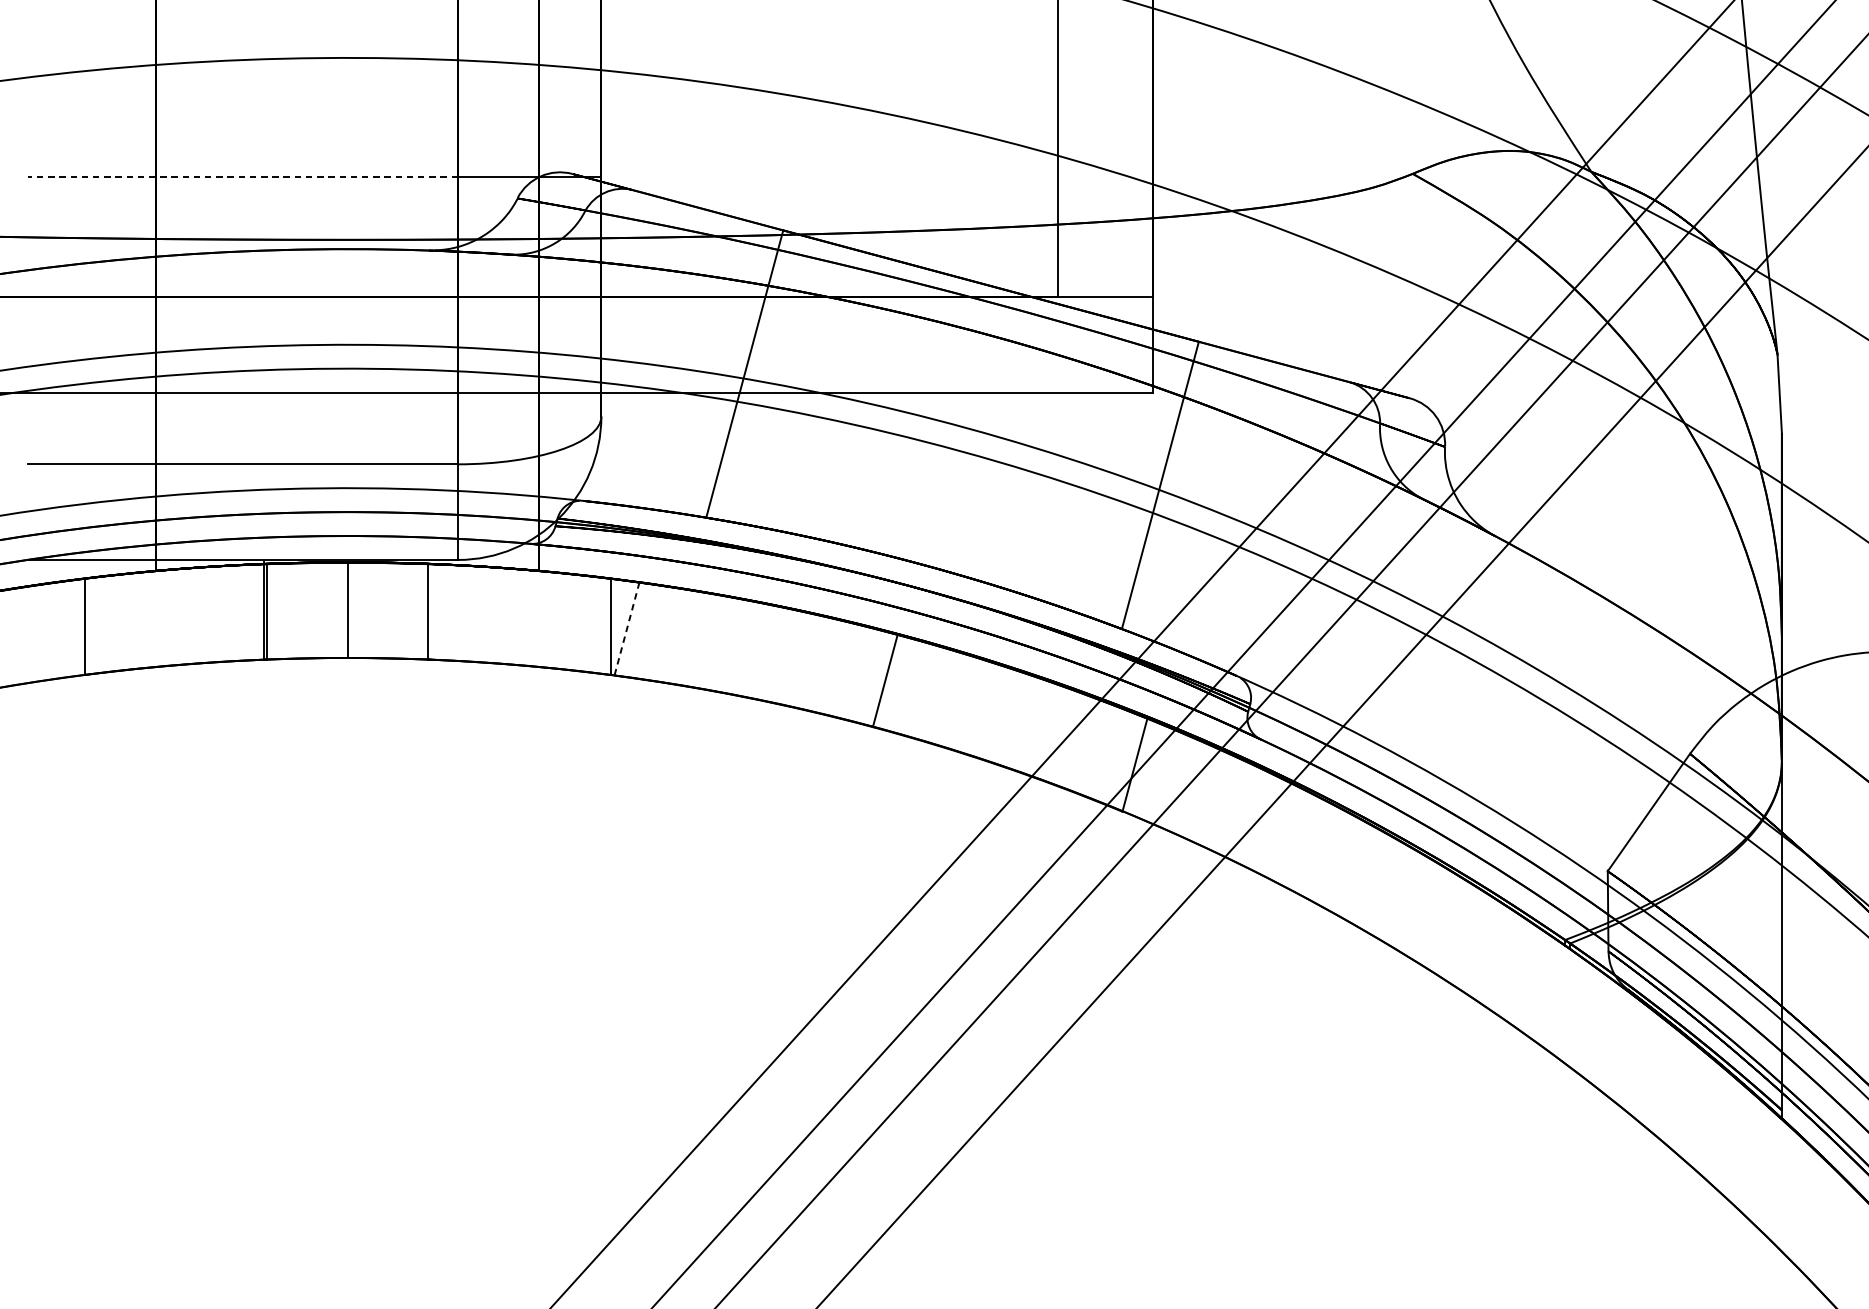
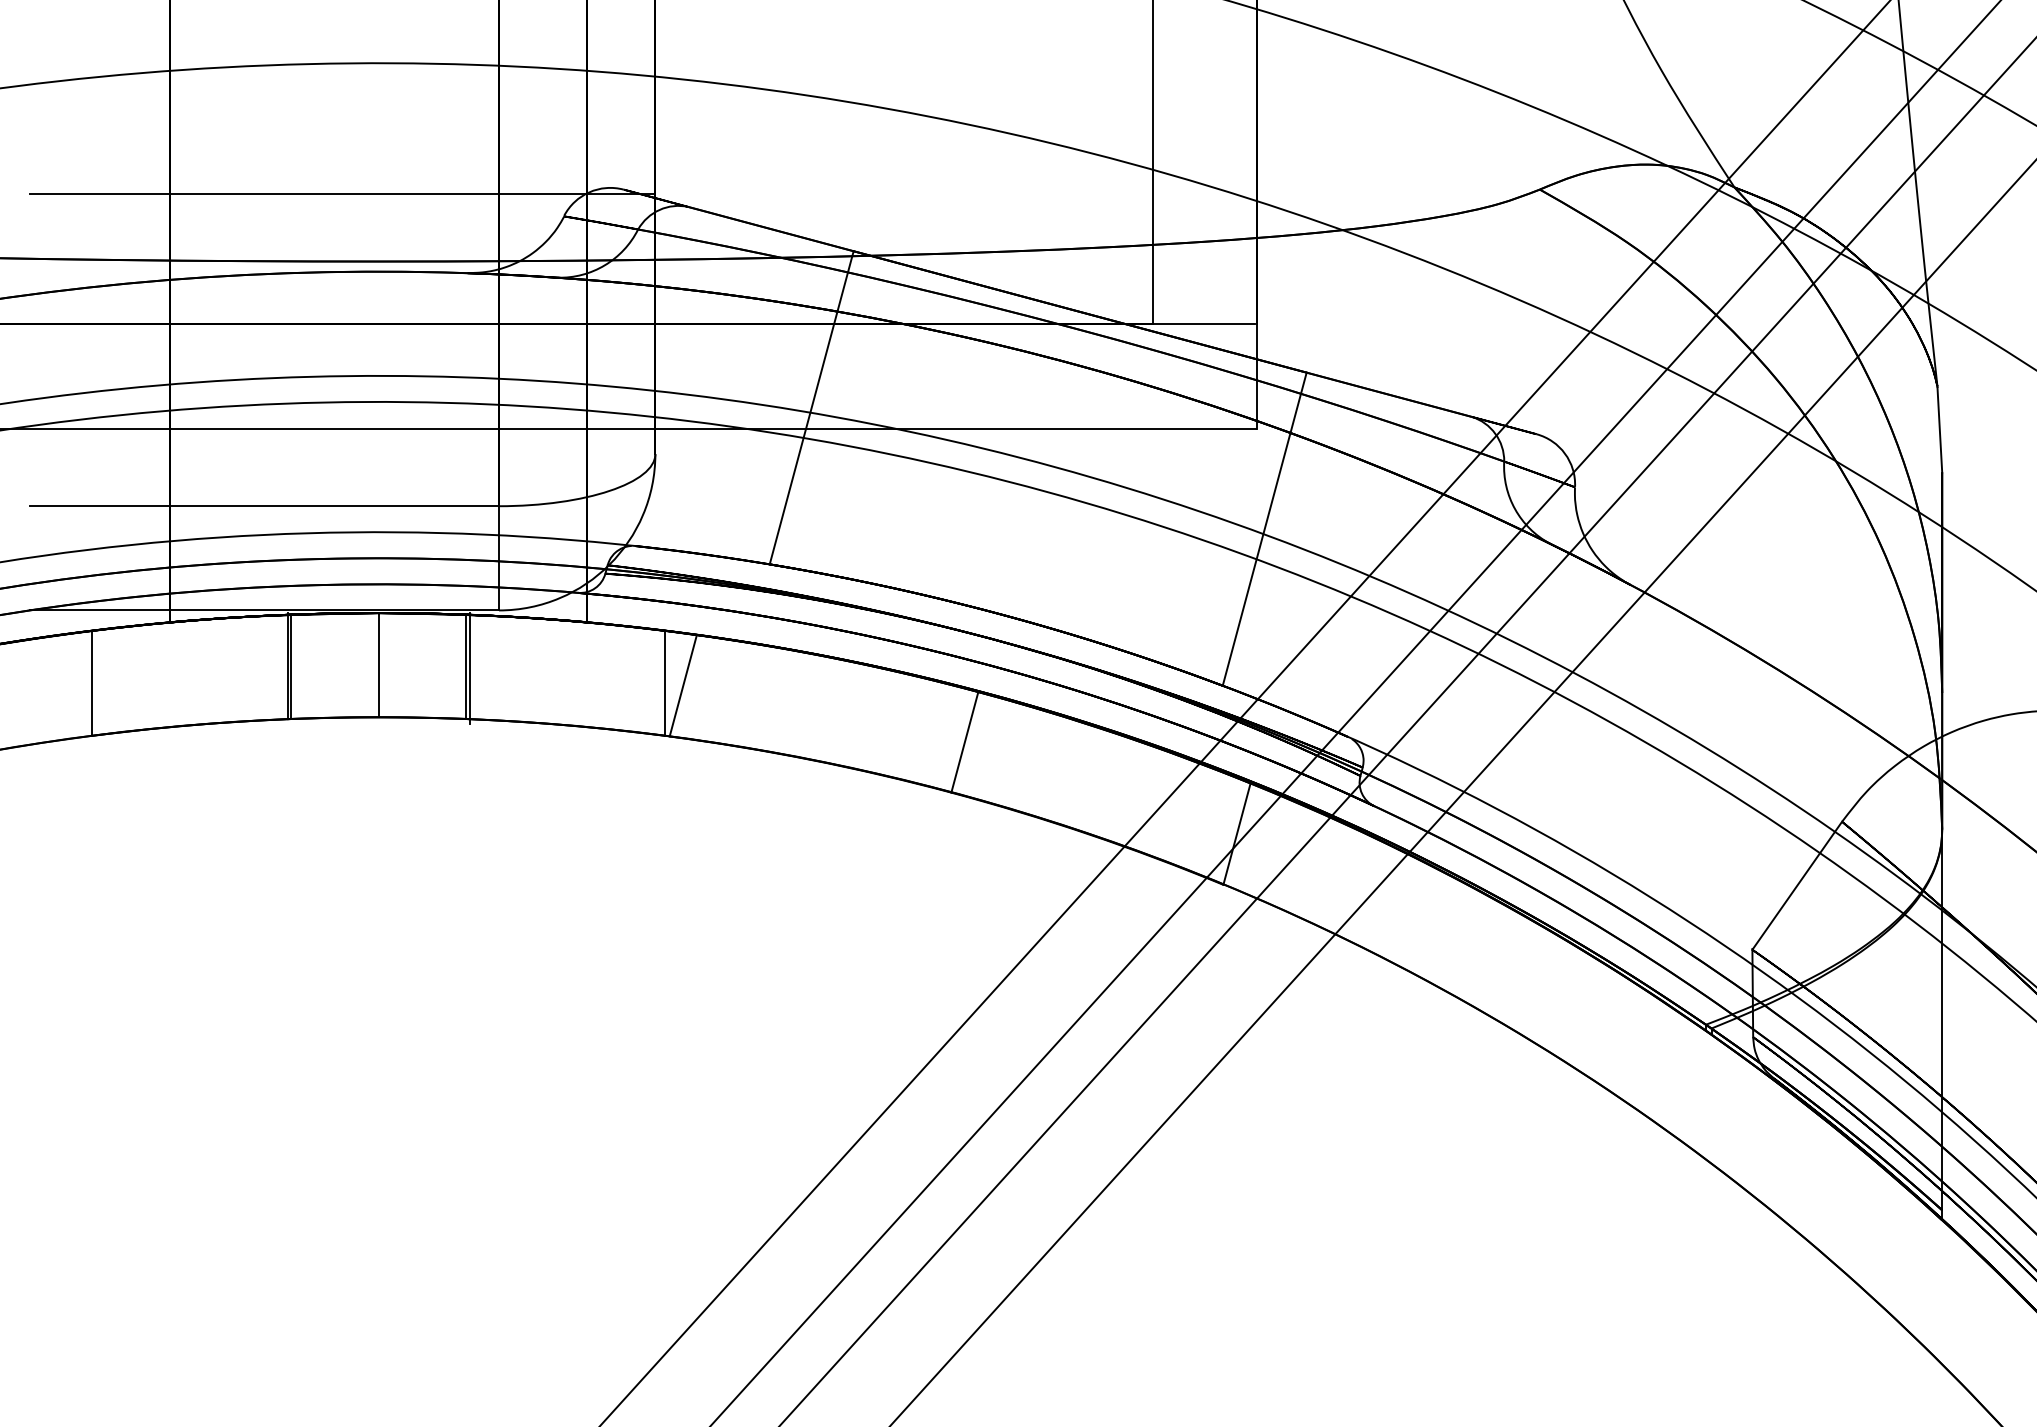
line: (242, 177) -> (264, 193), dashed -> solid
line: (431, 613) -> (470, 668), added
line: (627, 628) -> (683, 685), dashed -> solid

